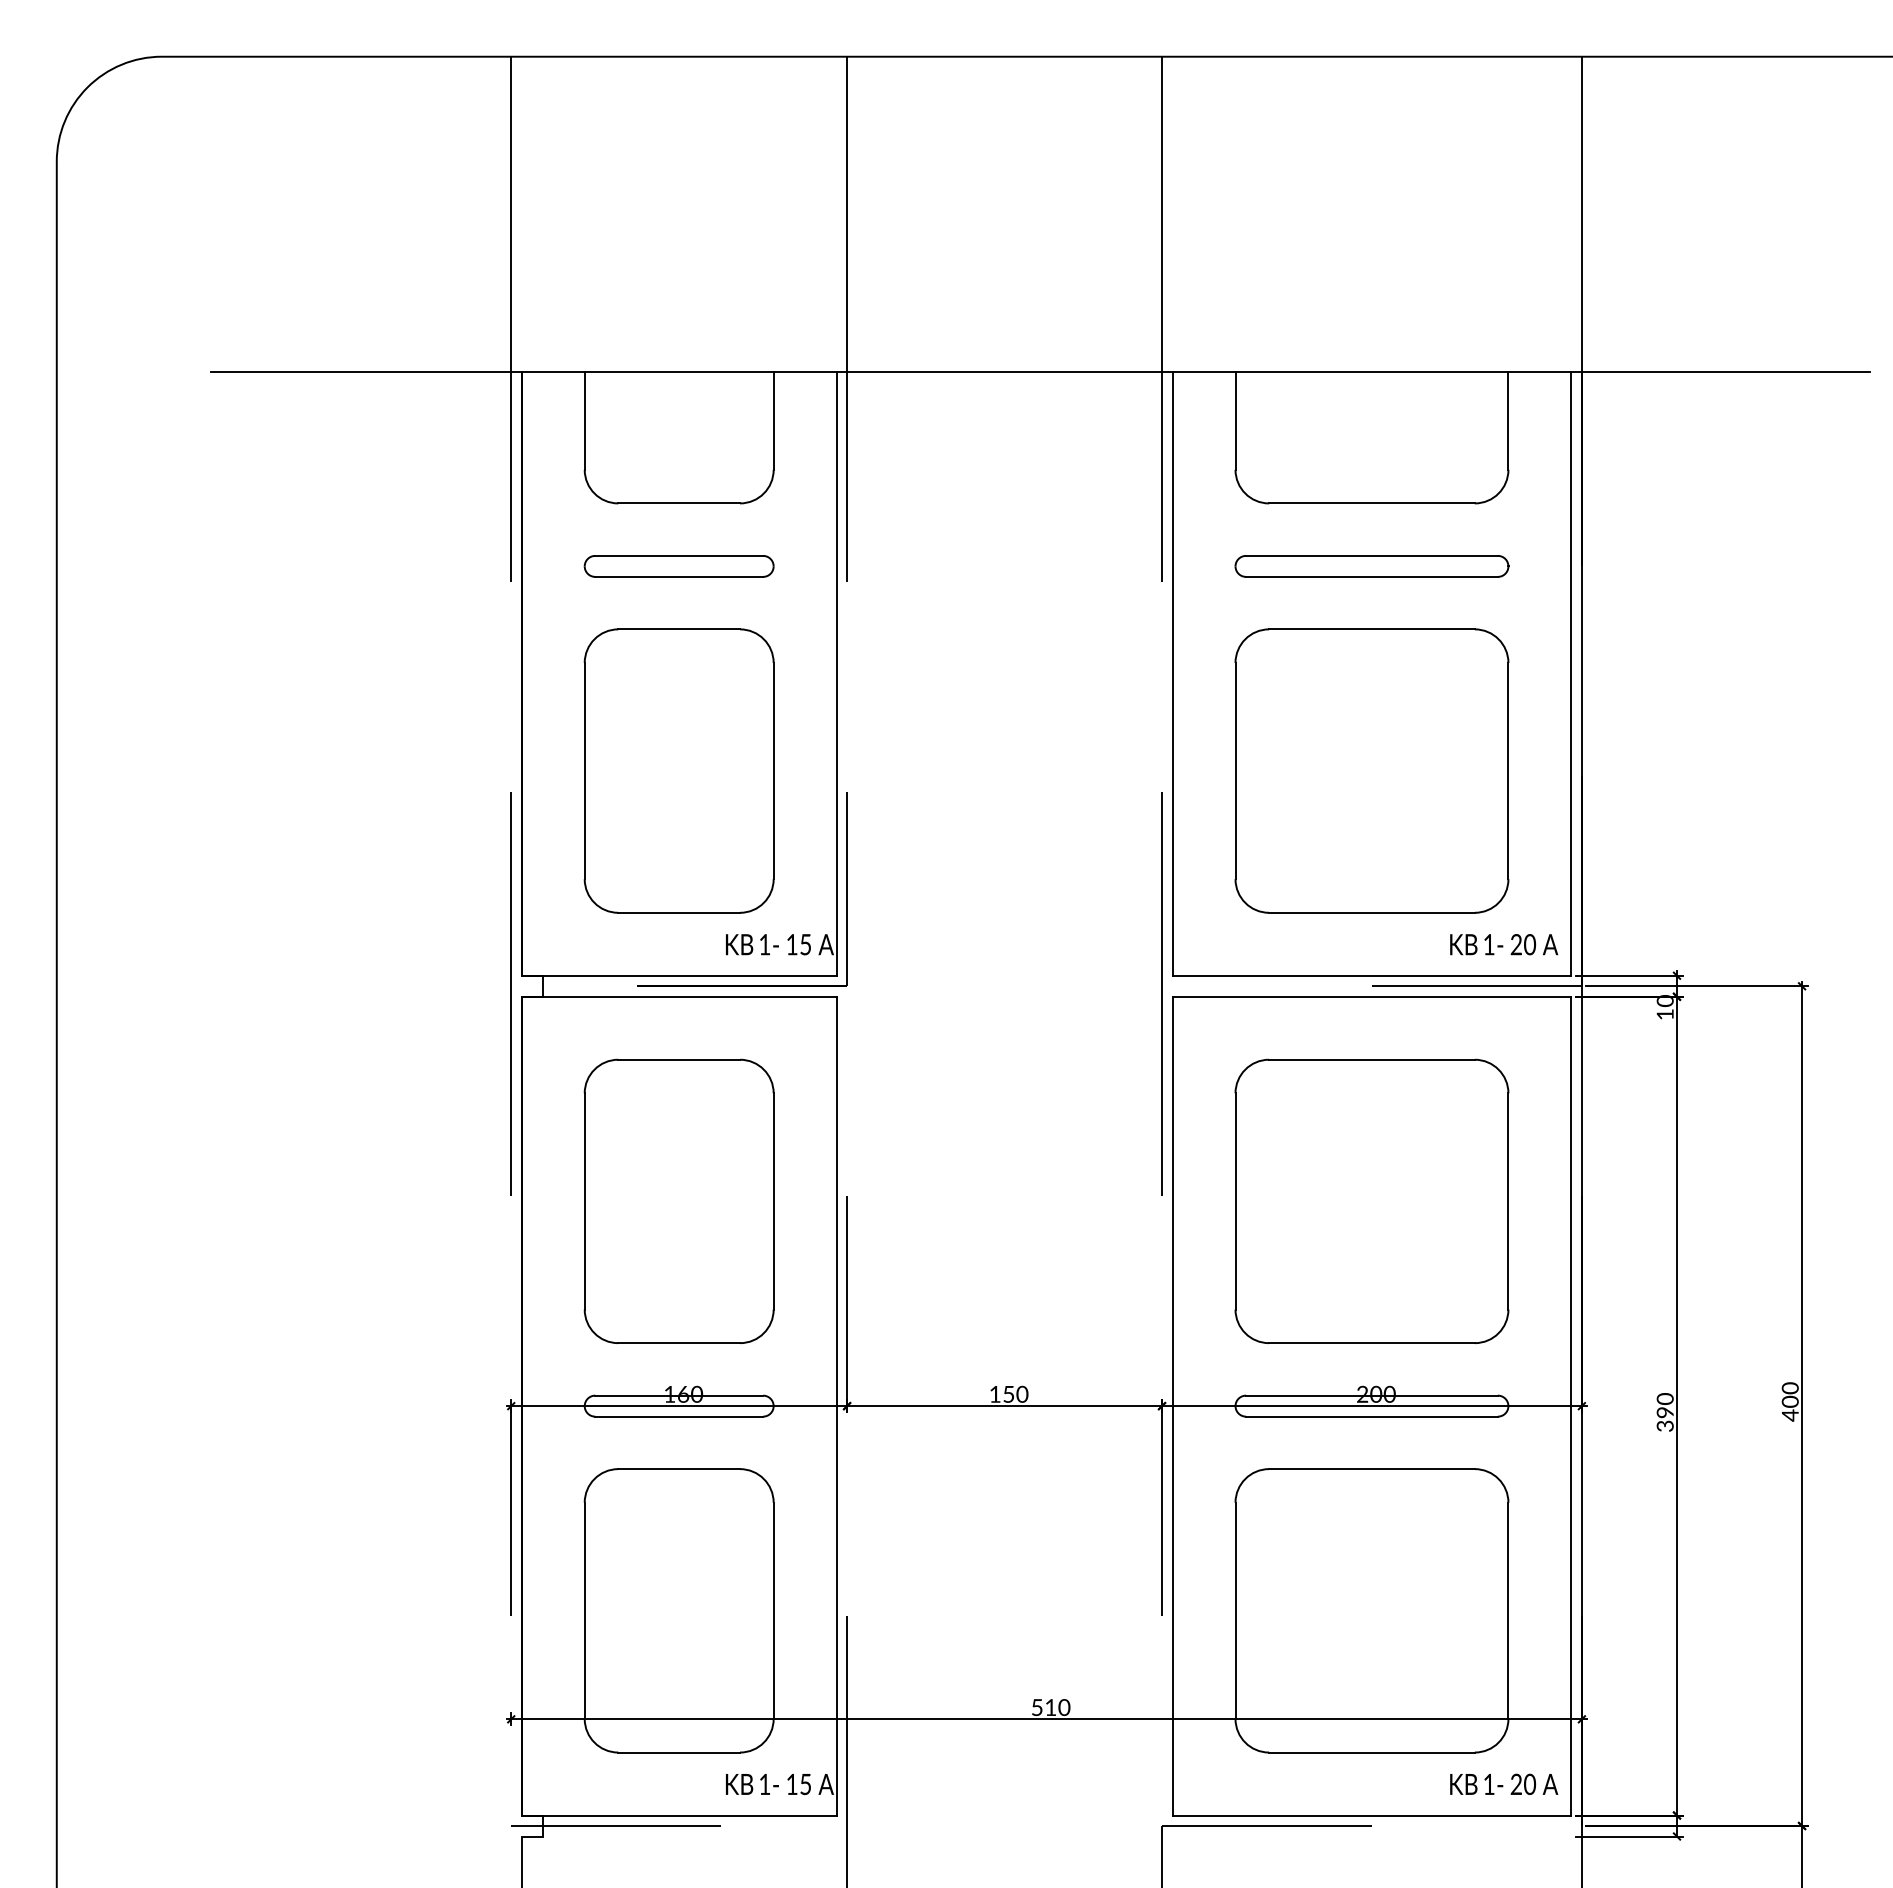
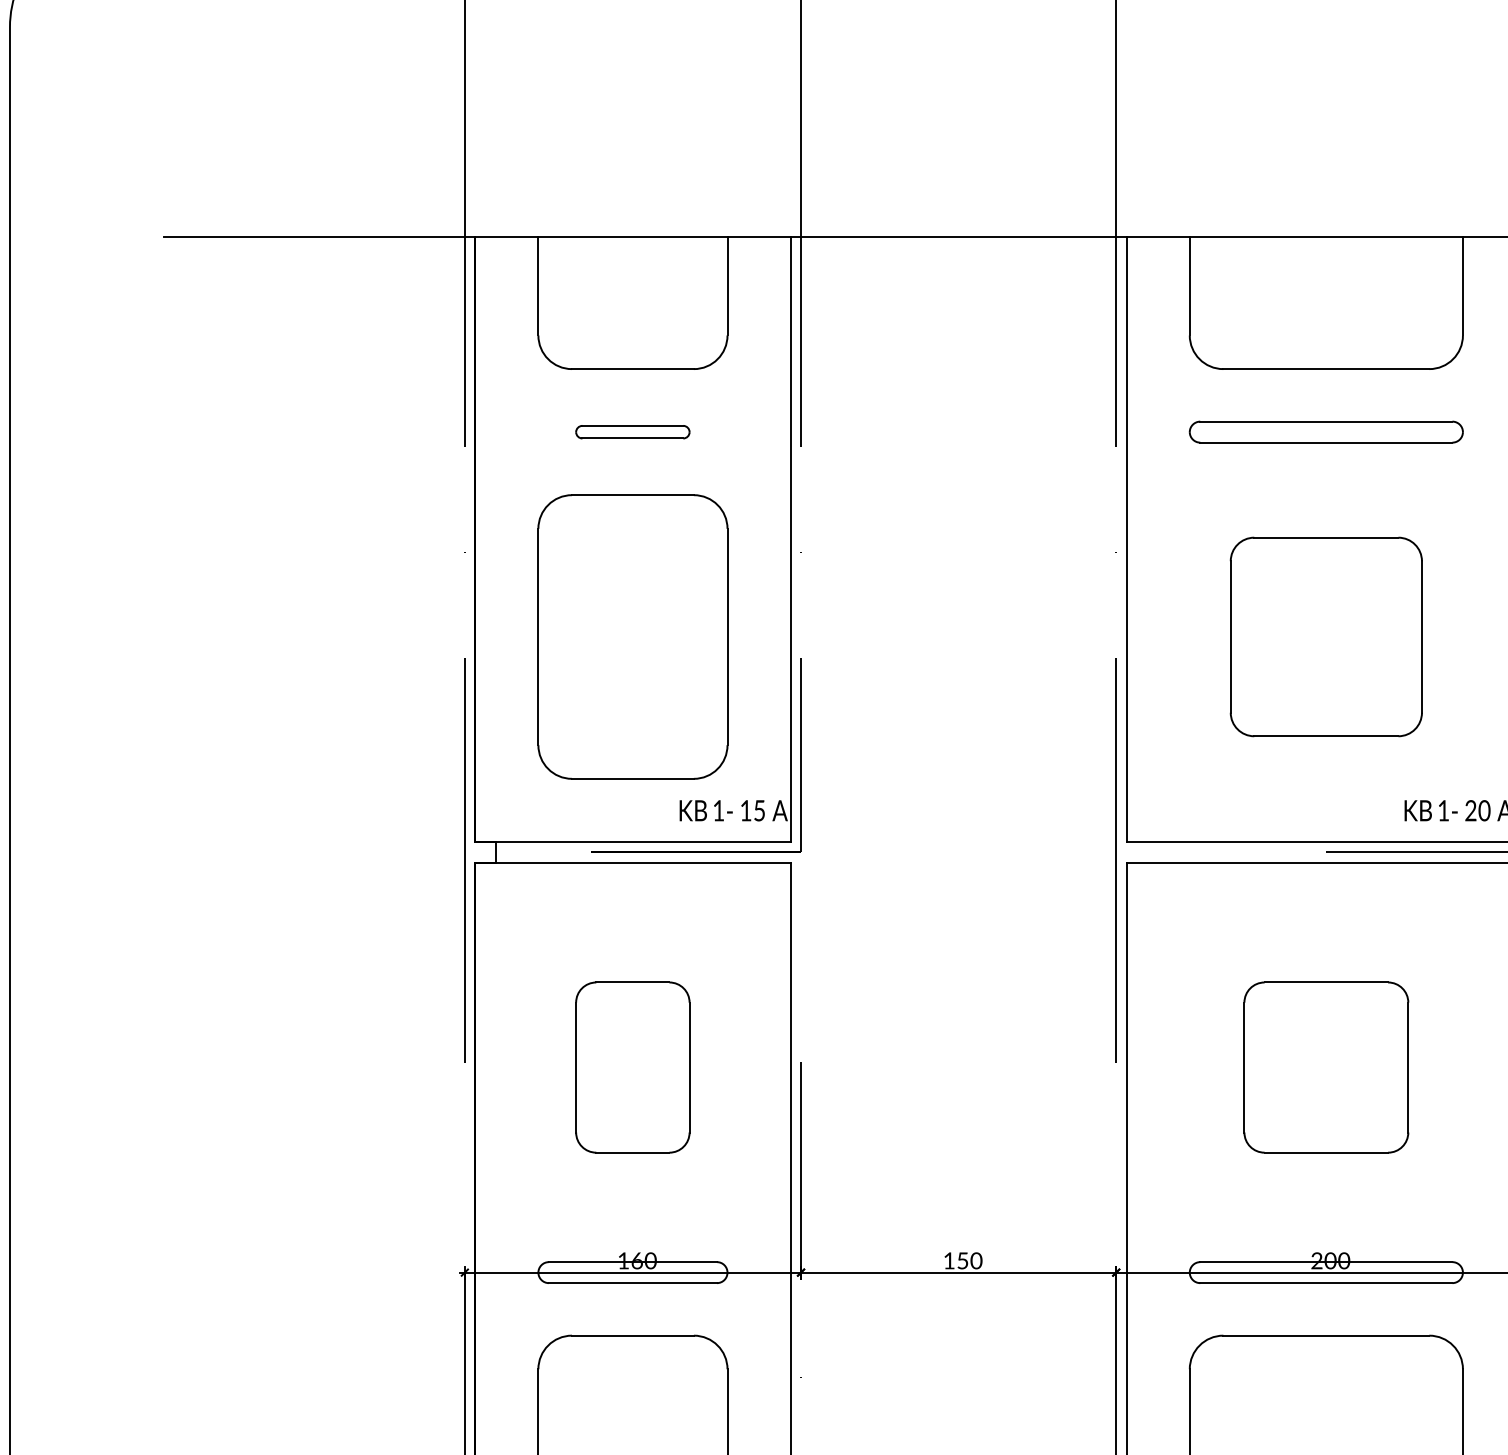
part: (678, 566) -> (632, 432), size x0.6
part: (1371, 770) -> (1325, 636), size x0.7
part: (678, 1200) -> (632, 1066), size x0.6
part: (1371, 1200) -> (1325, 1066), size x0.6

